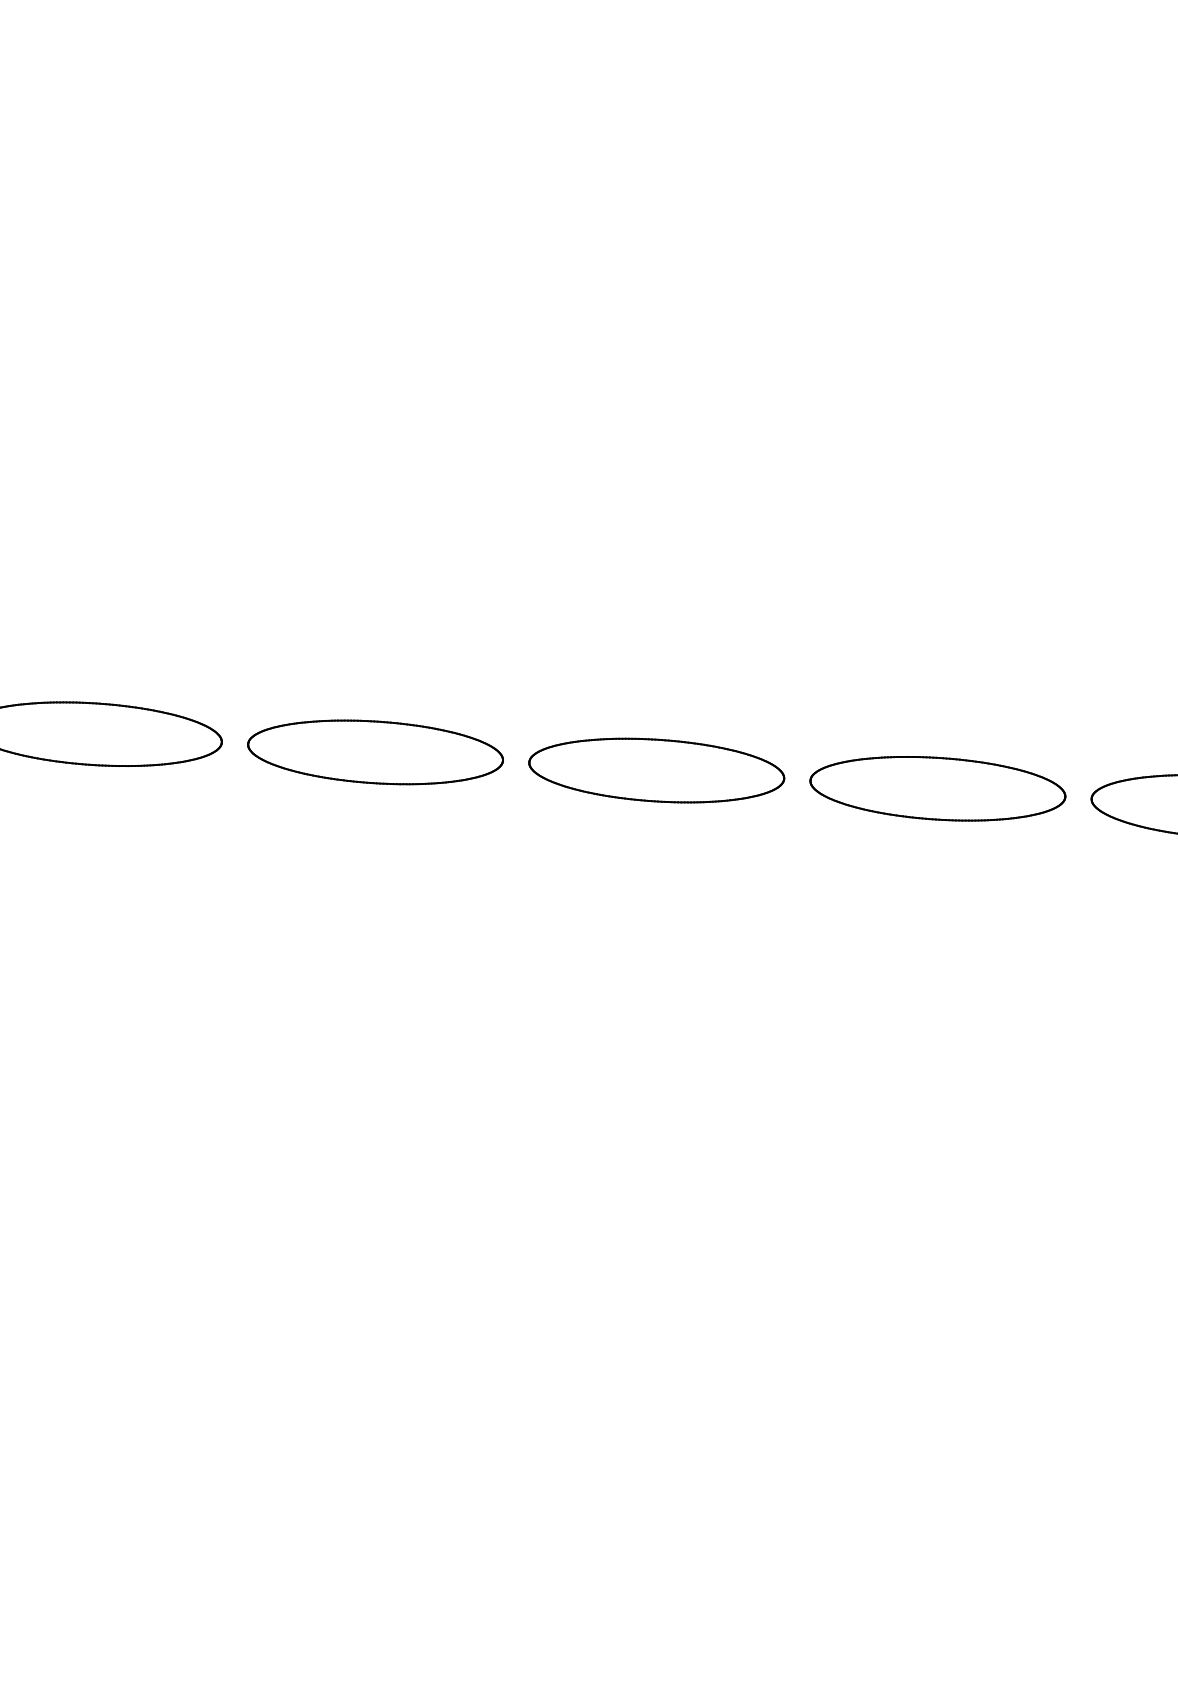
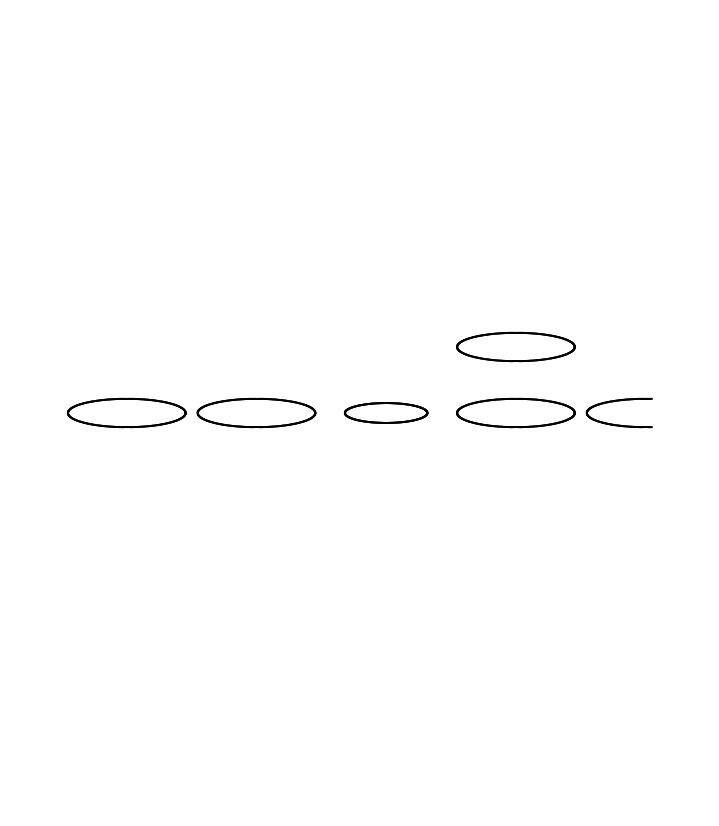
part: (946, 644) -> (515, 346), added
part: (655, 769) -> (385, 412), size x0.7

